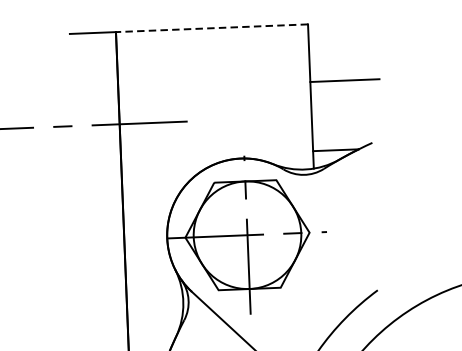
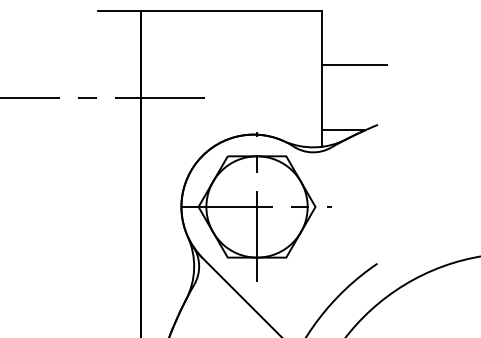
line: (210, 28) -> (230, 11), dashed -> solid

